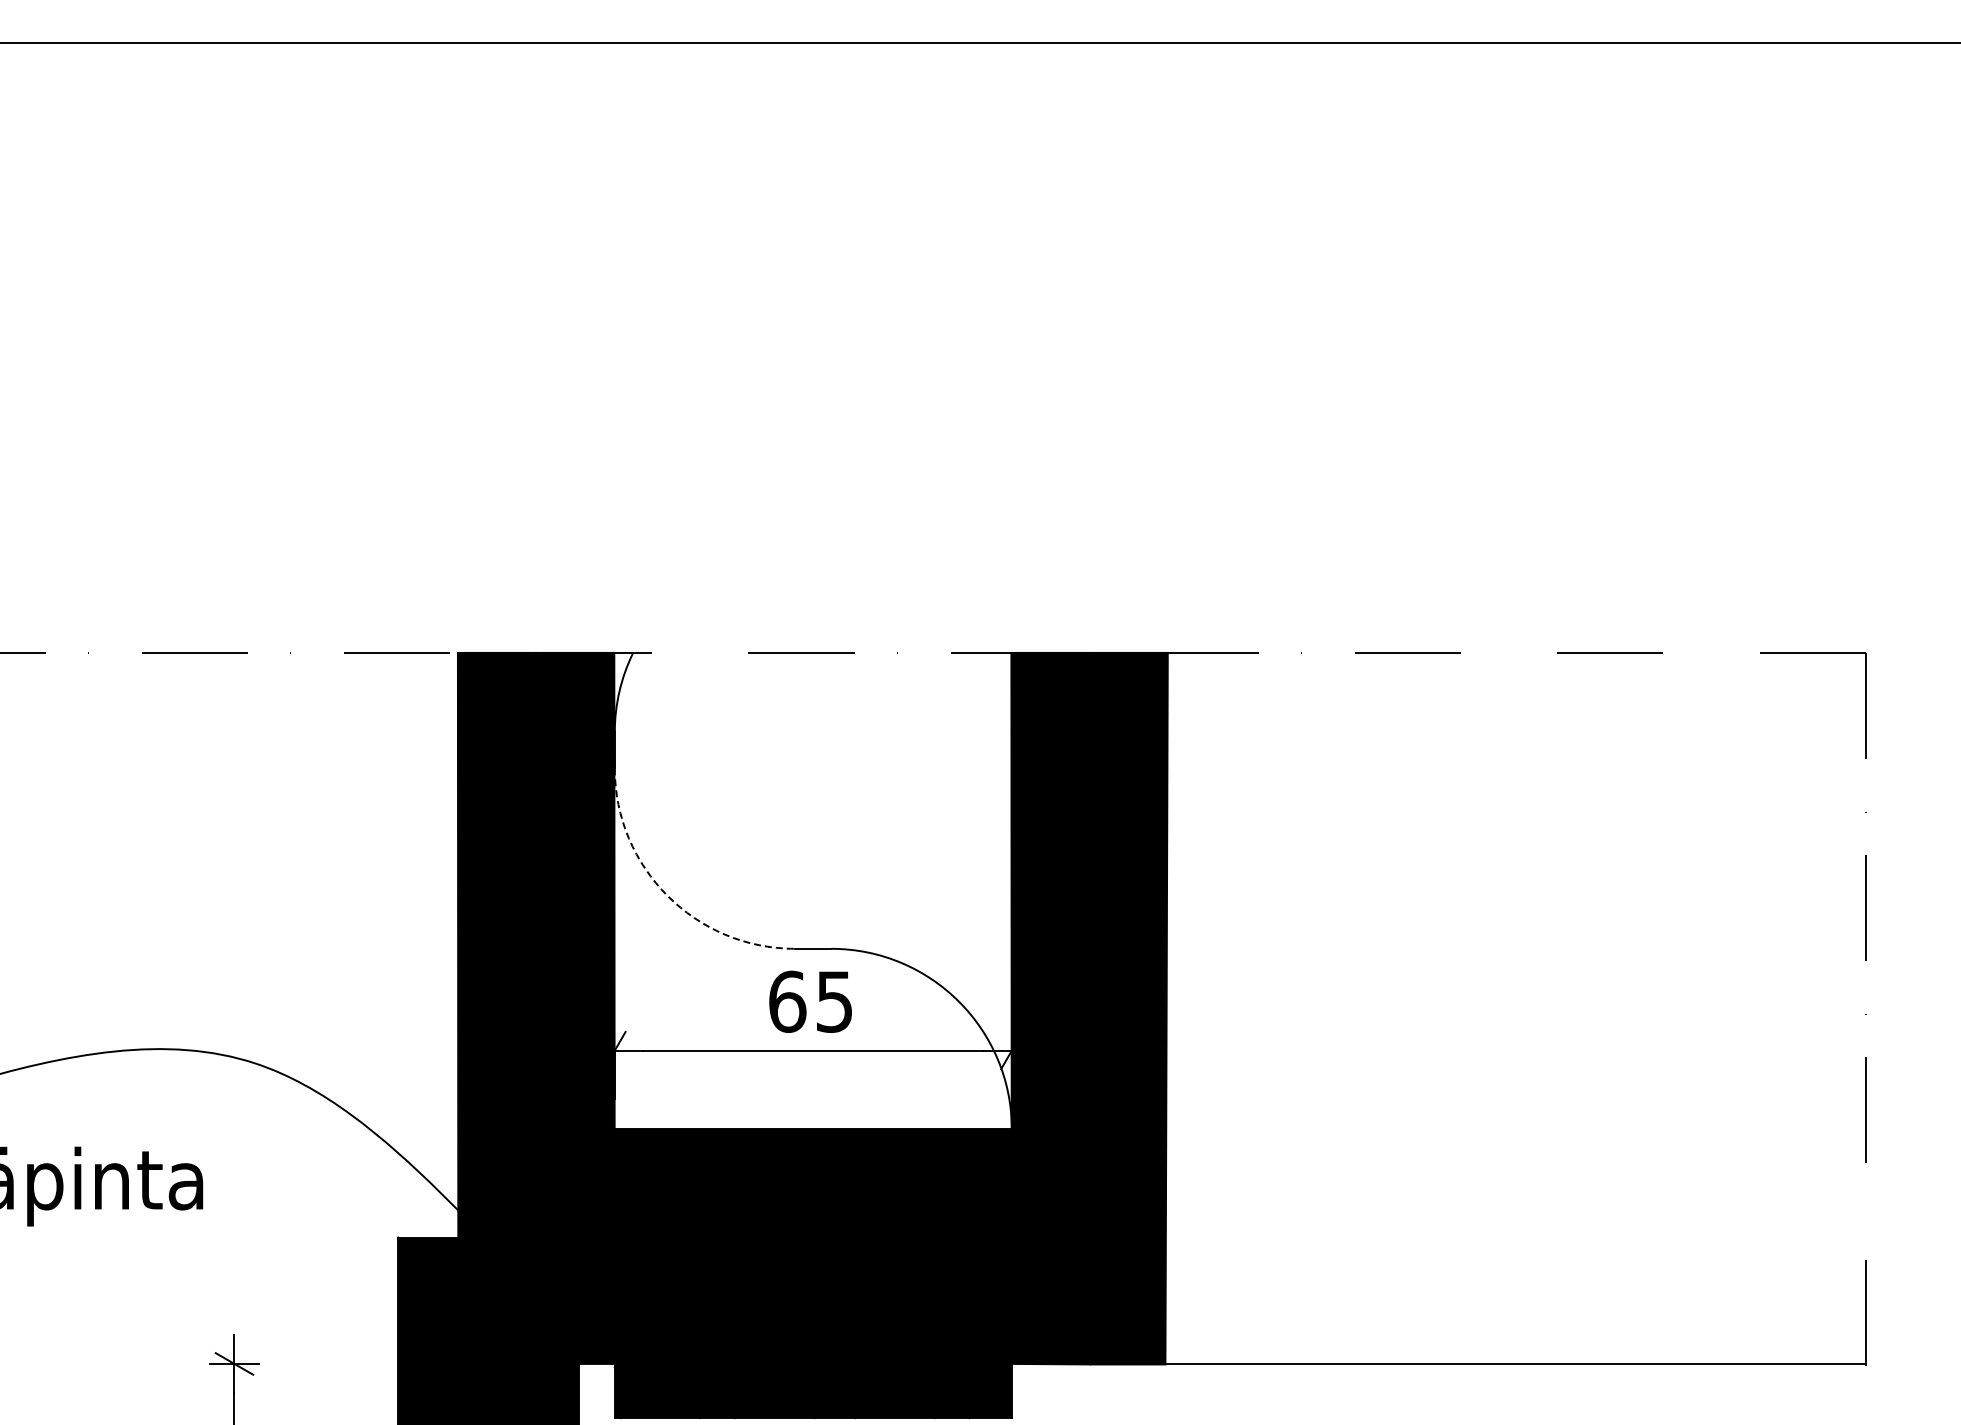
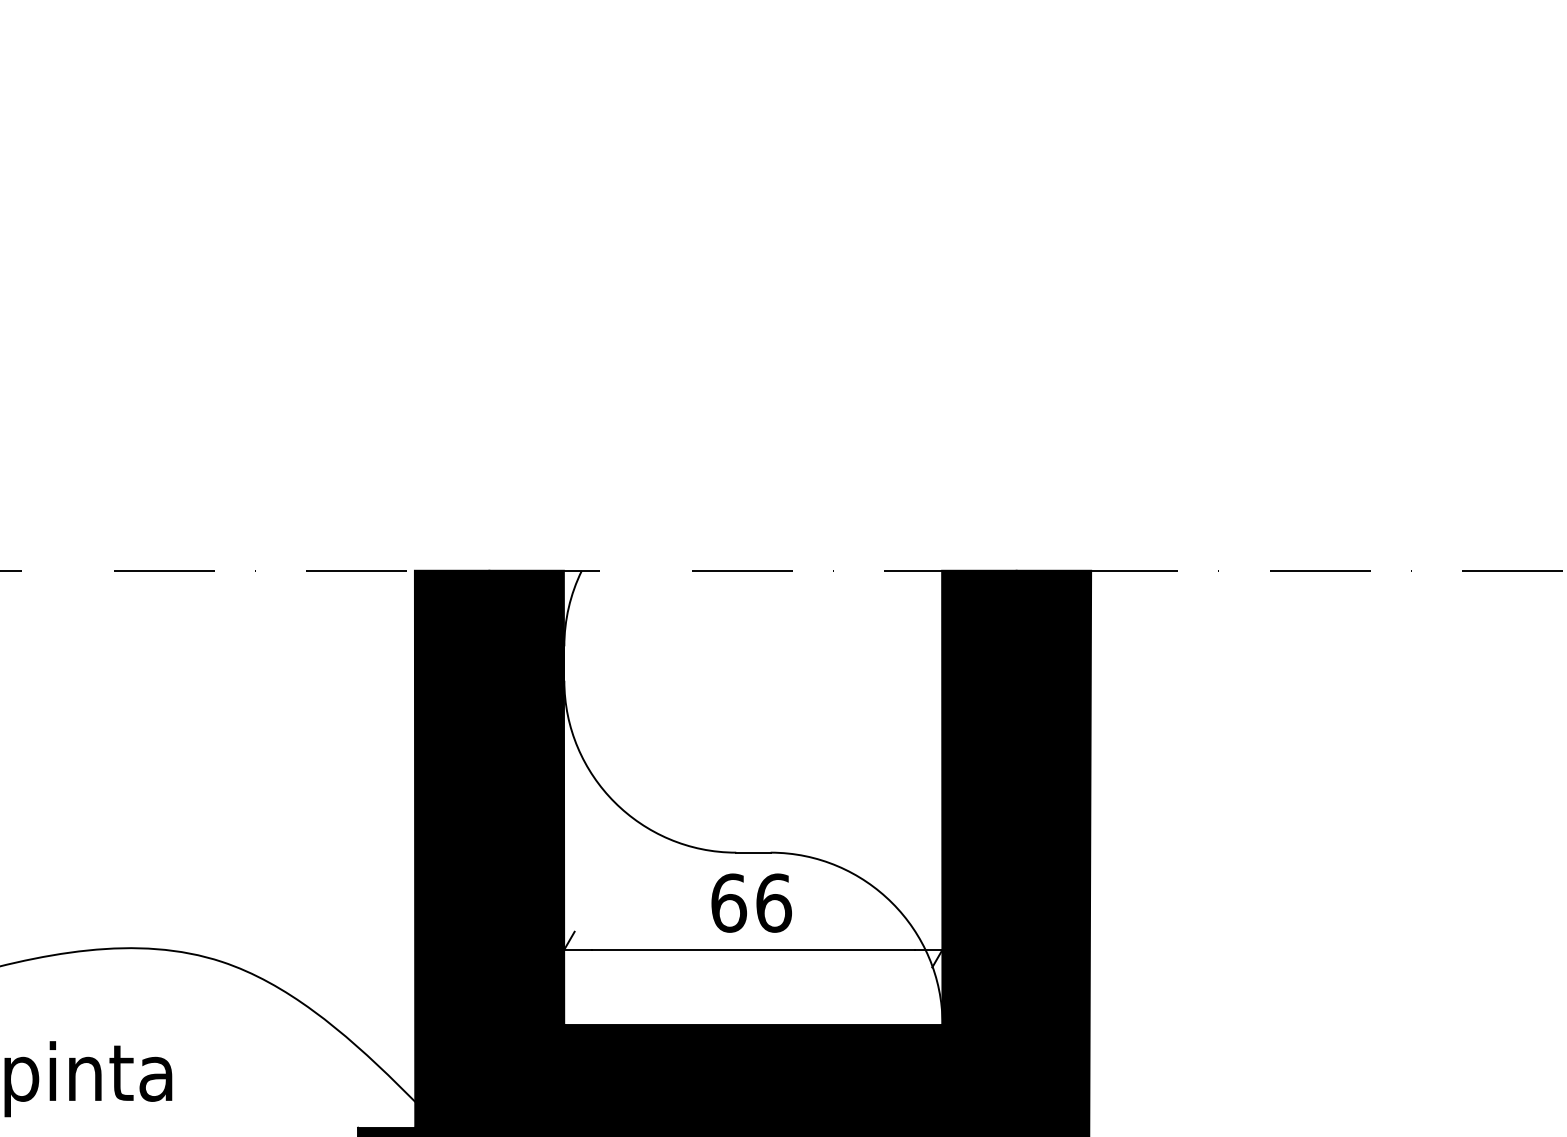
arc: (667, 895) -> (614, 801), dashed -> solid
text: (834, 1001) -> (773, 902), 65 -> 66

